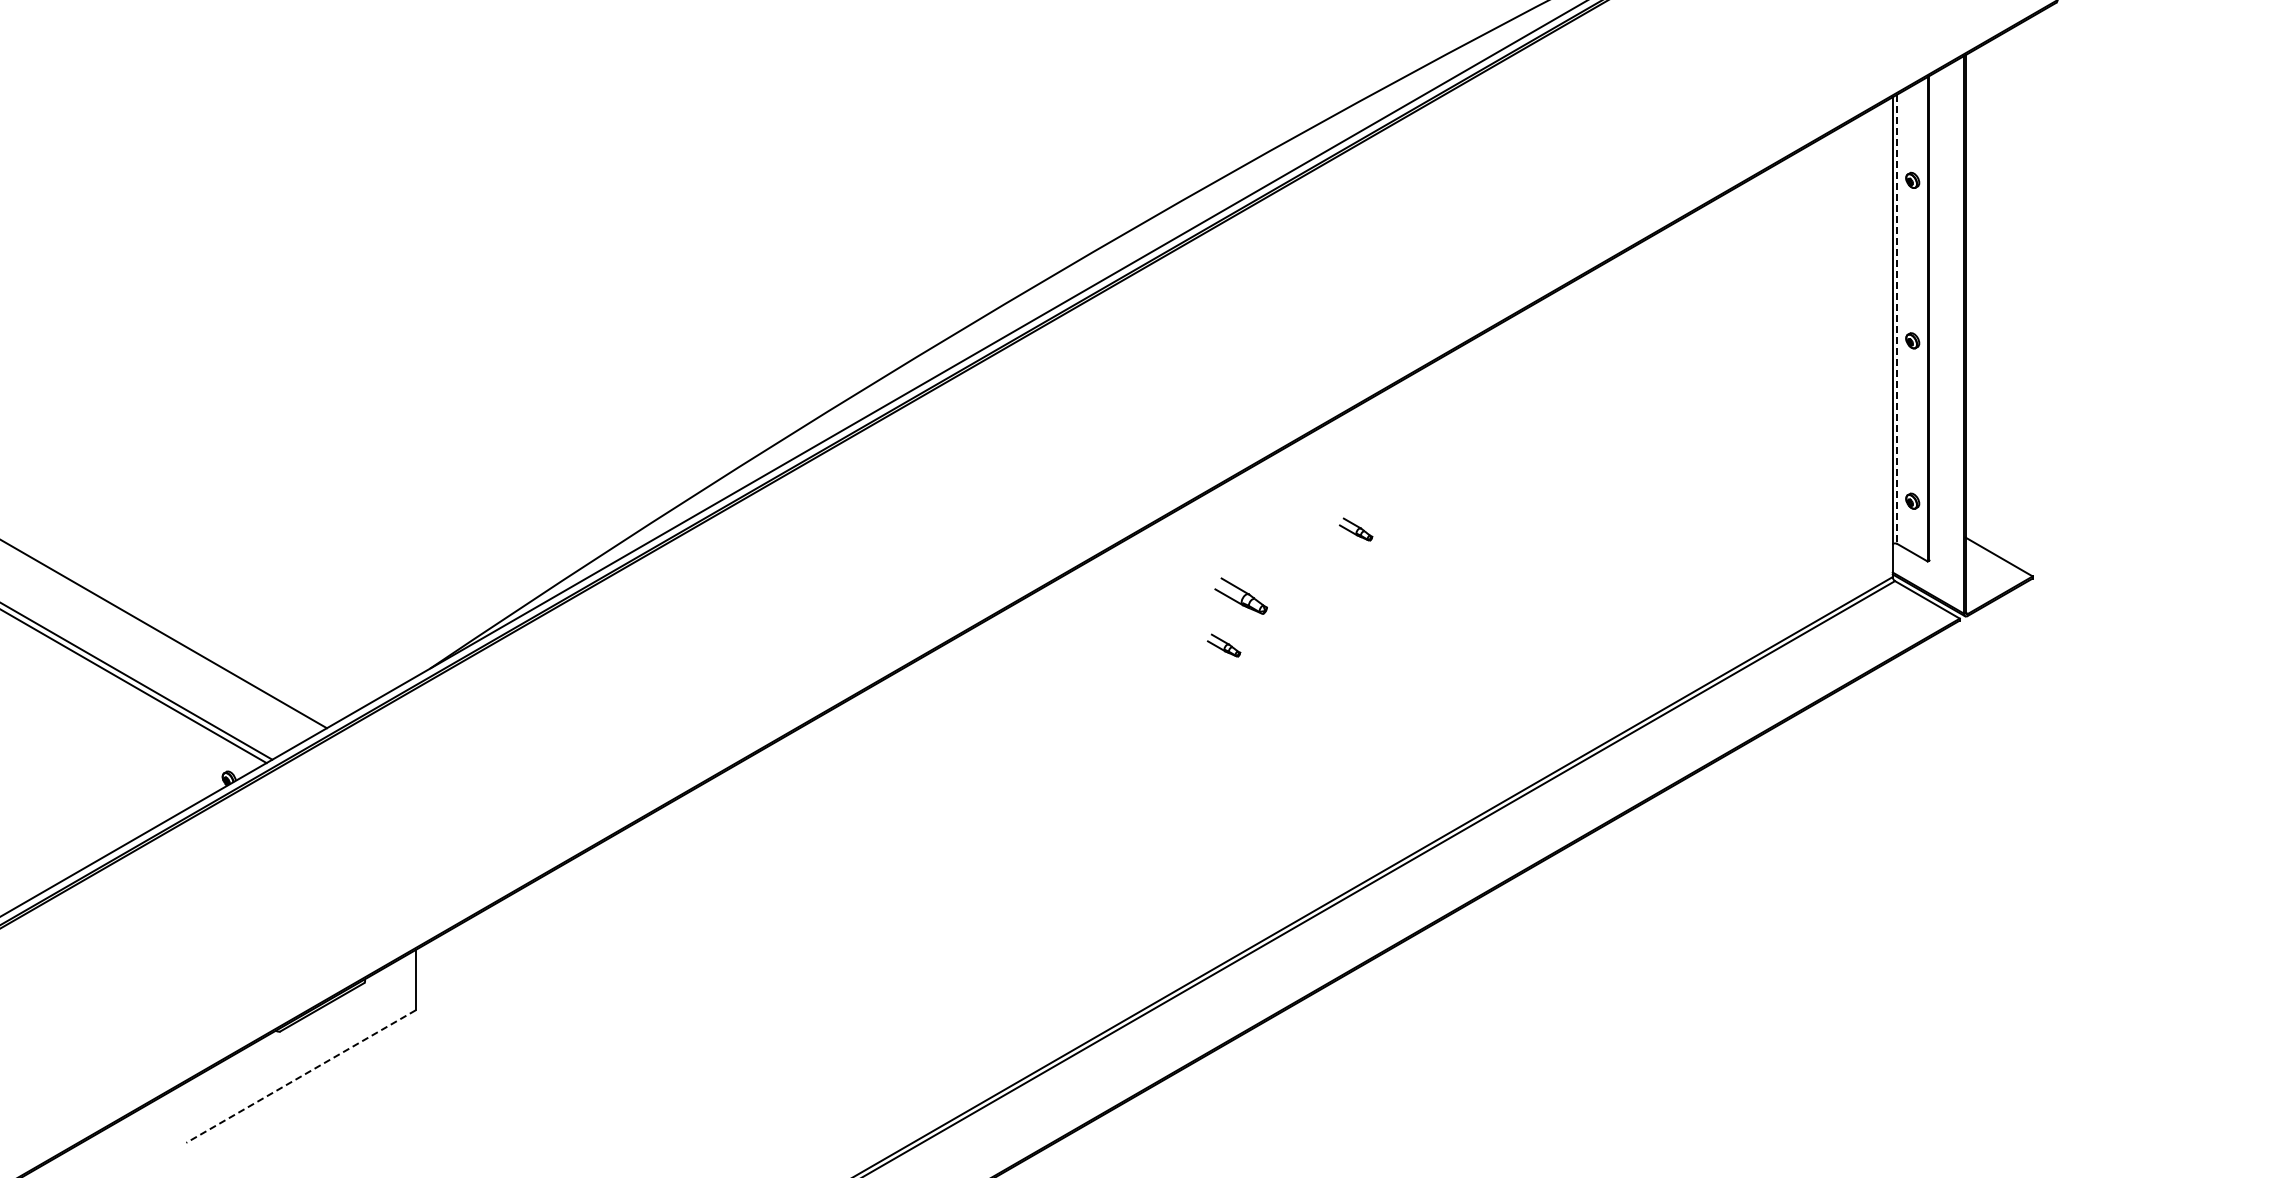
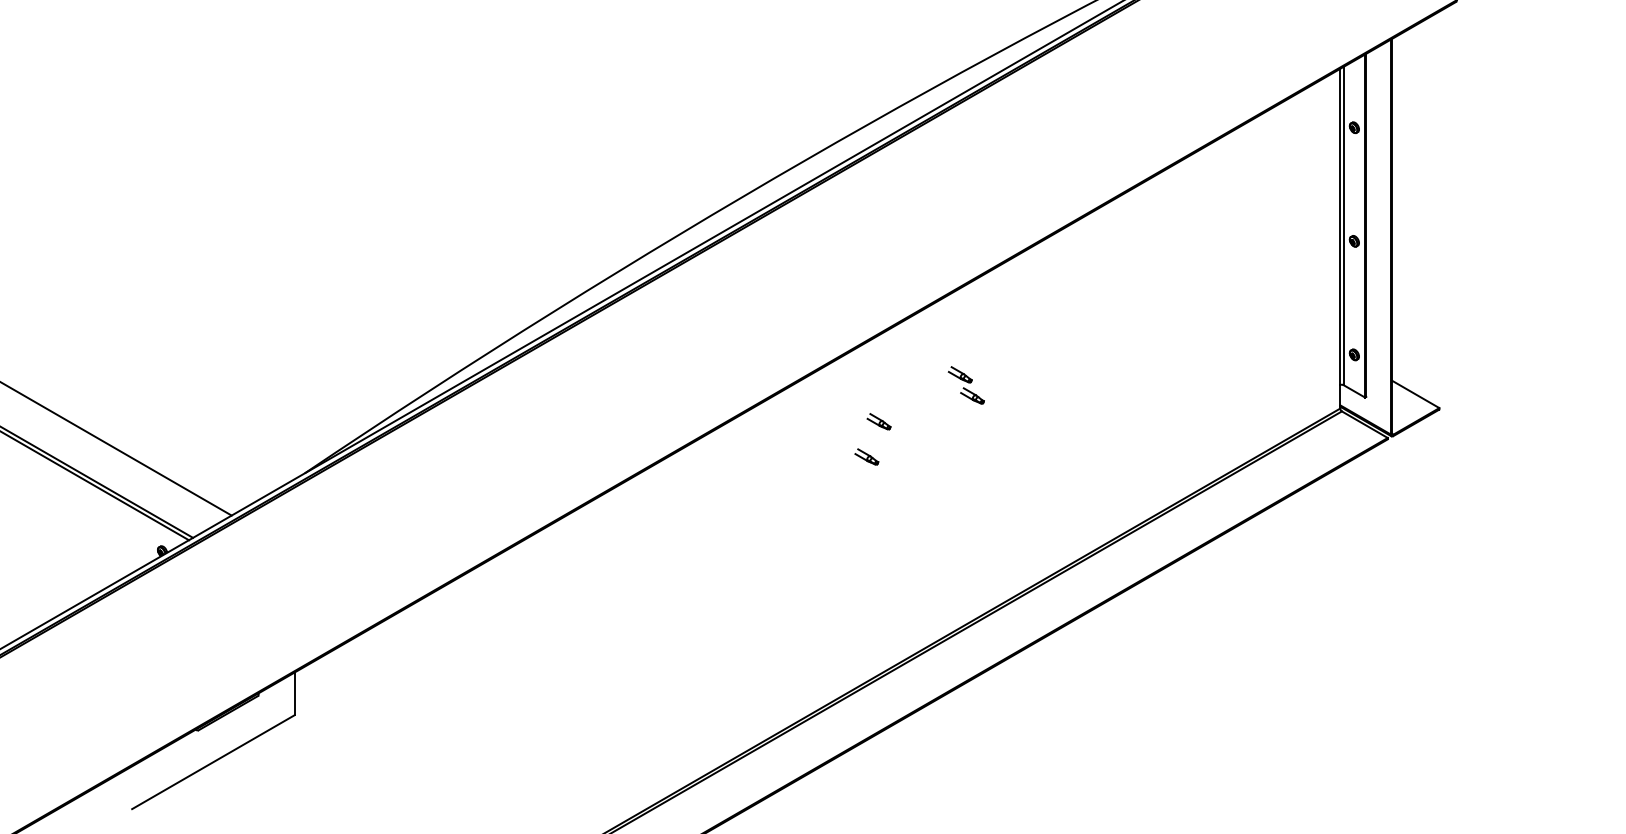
line: (1897, 319) -> (1343, 226), dashed -> solid
part: (1373, 559) -> (972, 396), added
part: (1241, 595) -> (879, 421), size x0.62
line: (301, 1076) -> (213, 762), dashed -> solid

